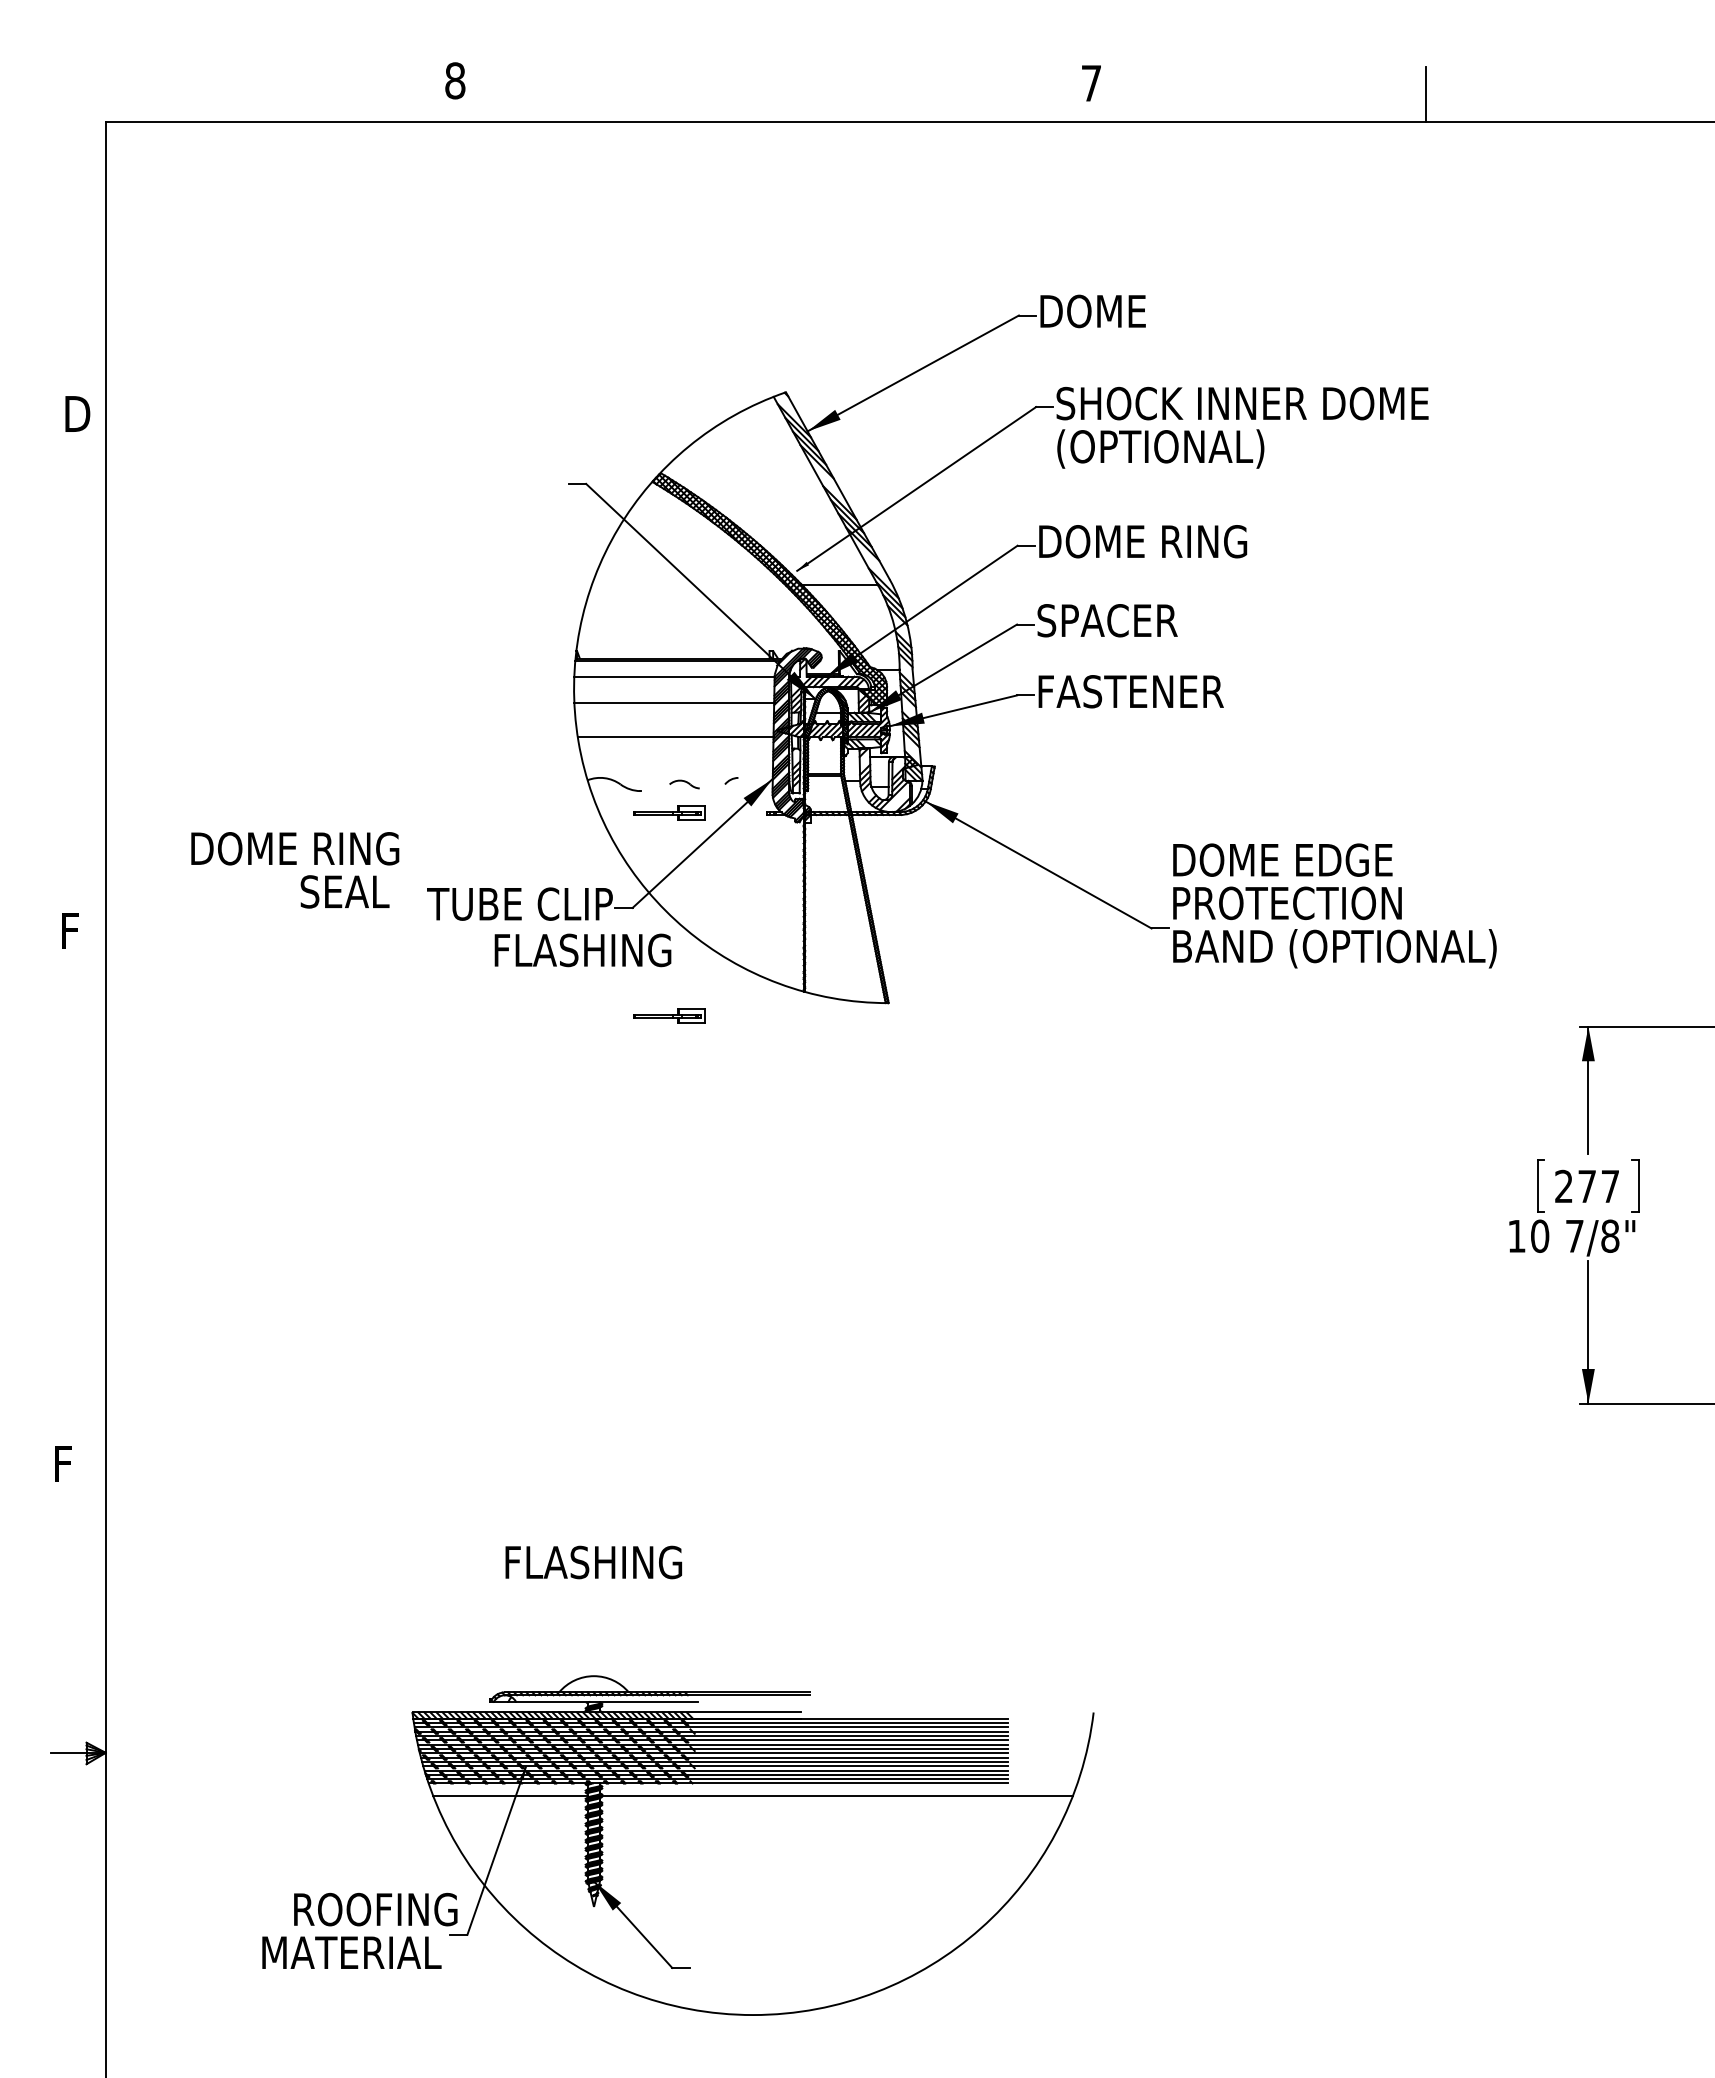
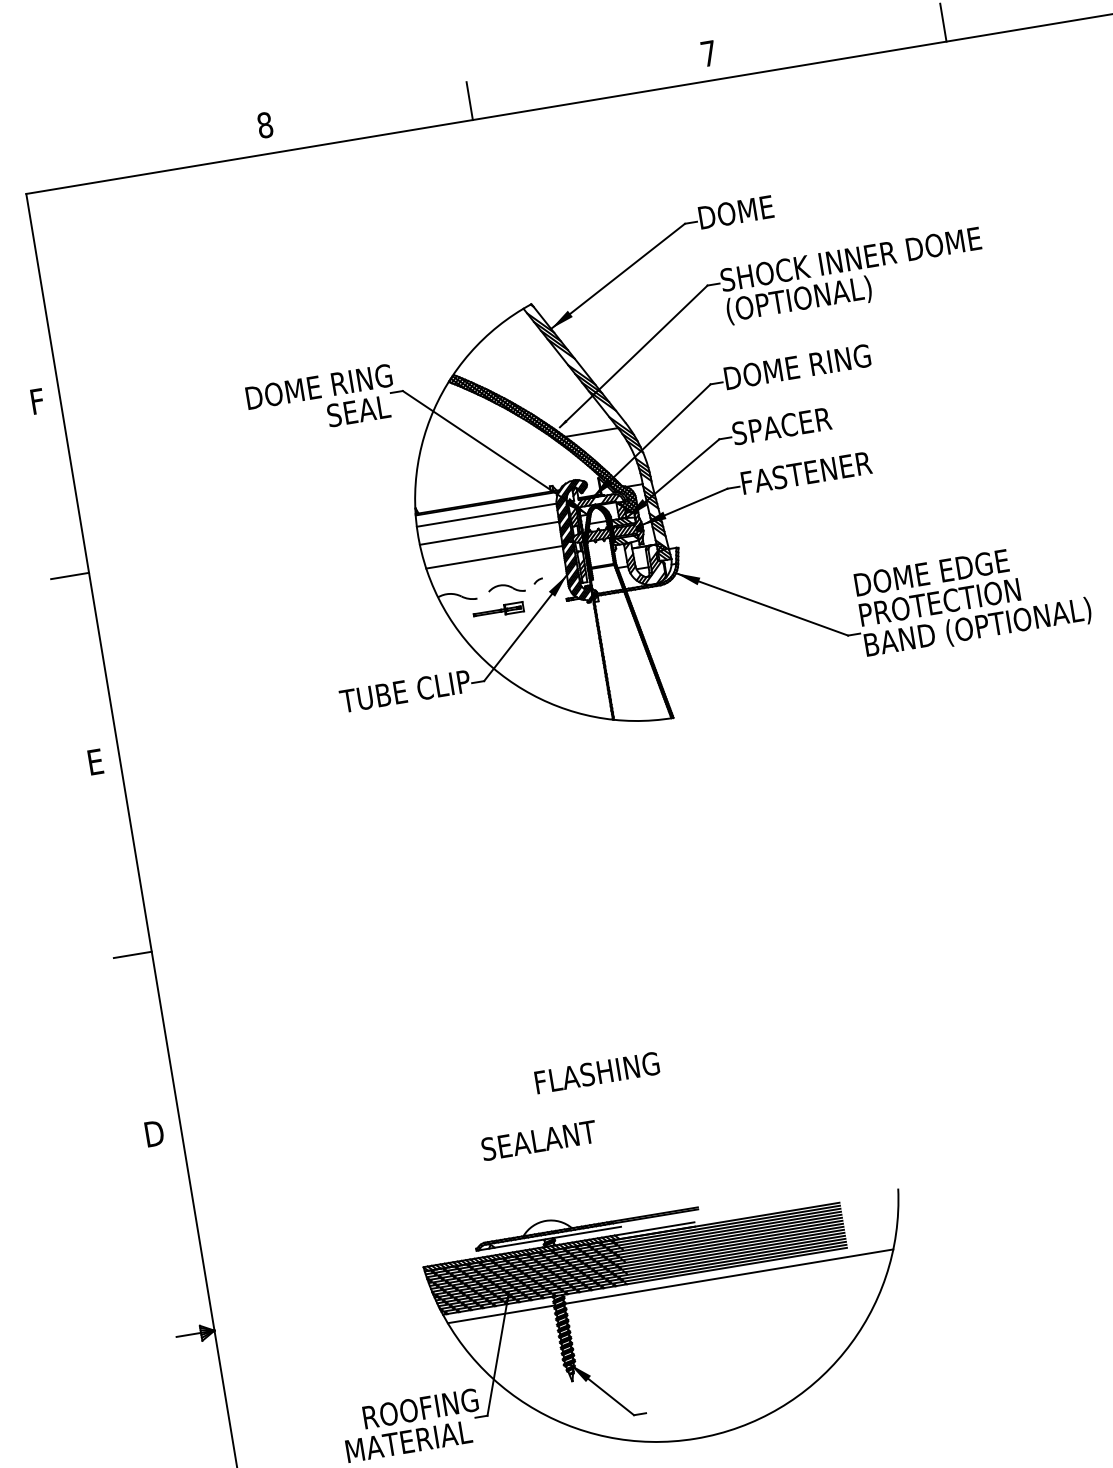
line: (746, 94) -> (469, 101), added
text: (77, 413) -> (40, 400), D -> F
line: (78, 665) -> (70, 576), added
part: (684, 784) -> (506, 589), size x1.67
text: (295, 870) -> (321, 401), moved
text: (73, 930) -> (97, 761), F -> E
text: (582, 950) -> (596, 1073), moved
part: (669, 1015) -> (522, 751), removed
line: (78, 1209) -> (132, 955), added
text: (67, 1463) -> (154, 1133), F -> D
text: (595, 1562) -> (533, 1141), FLASHING -> SEALANT

